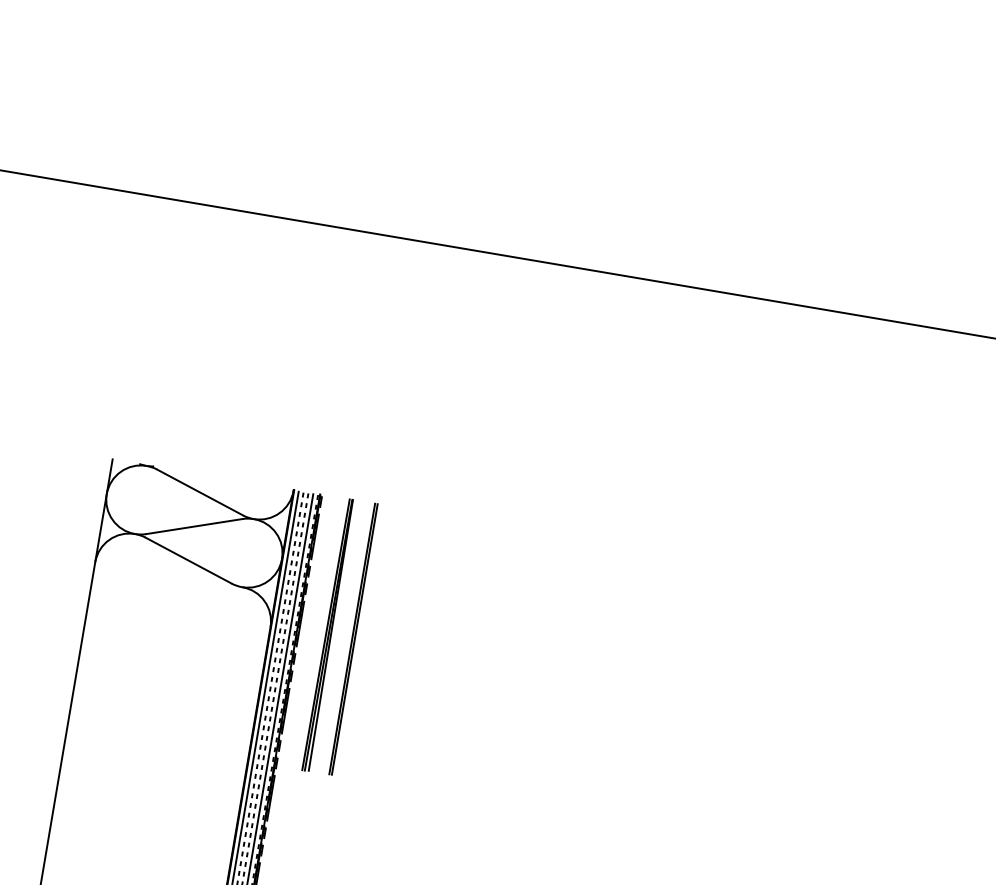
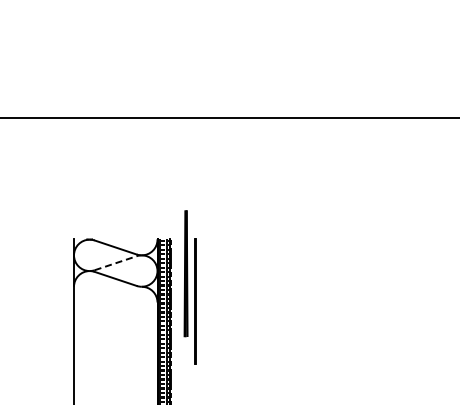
line: (195, 527) -> (116, 263), solid -> dashed
part: (327, 634) -> (185, 273), moved

